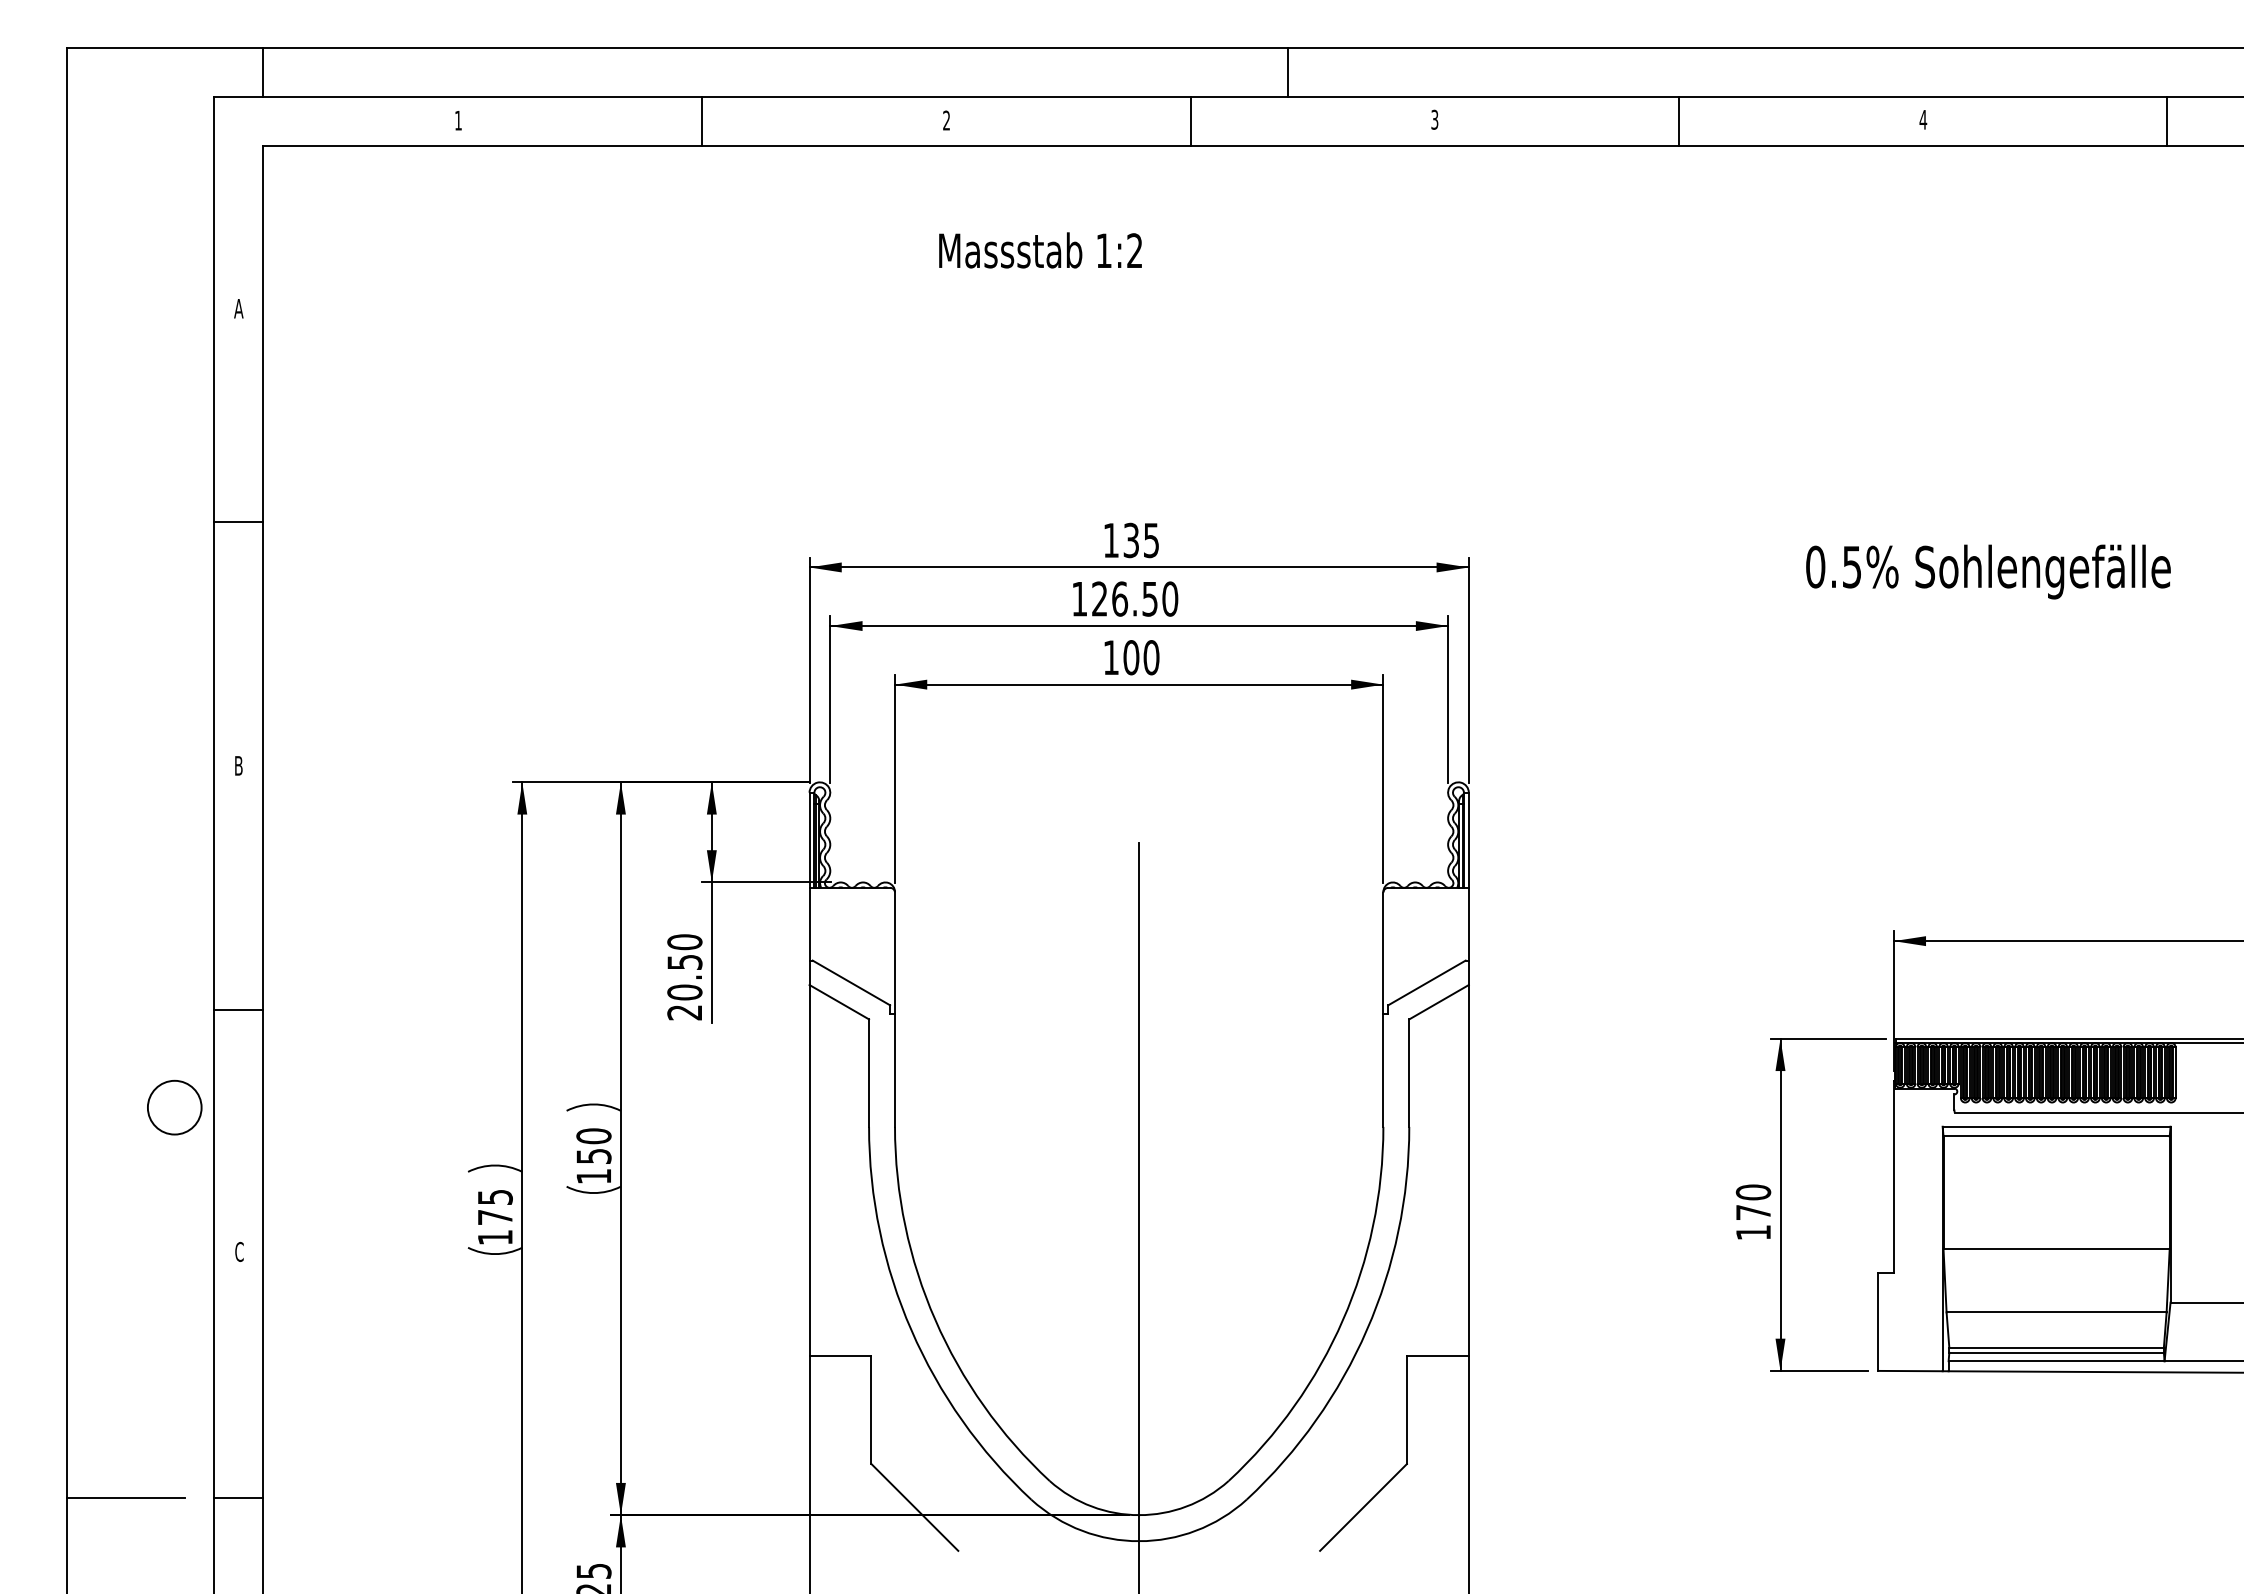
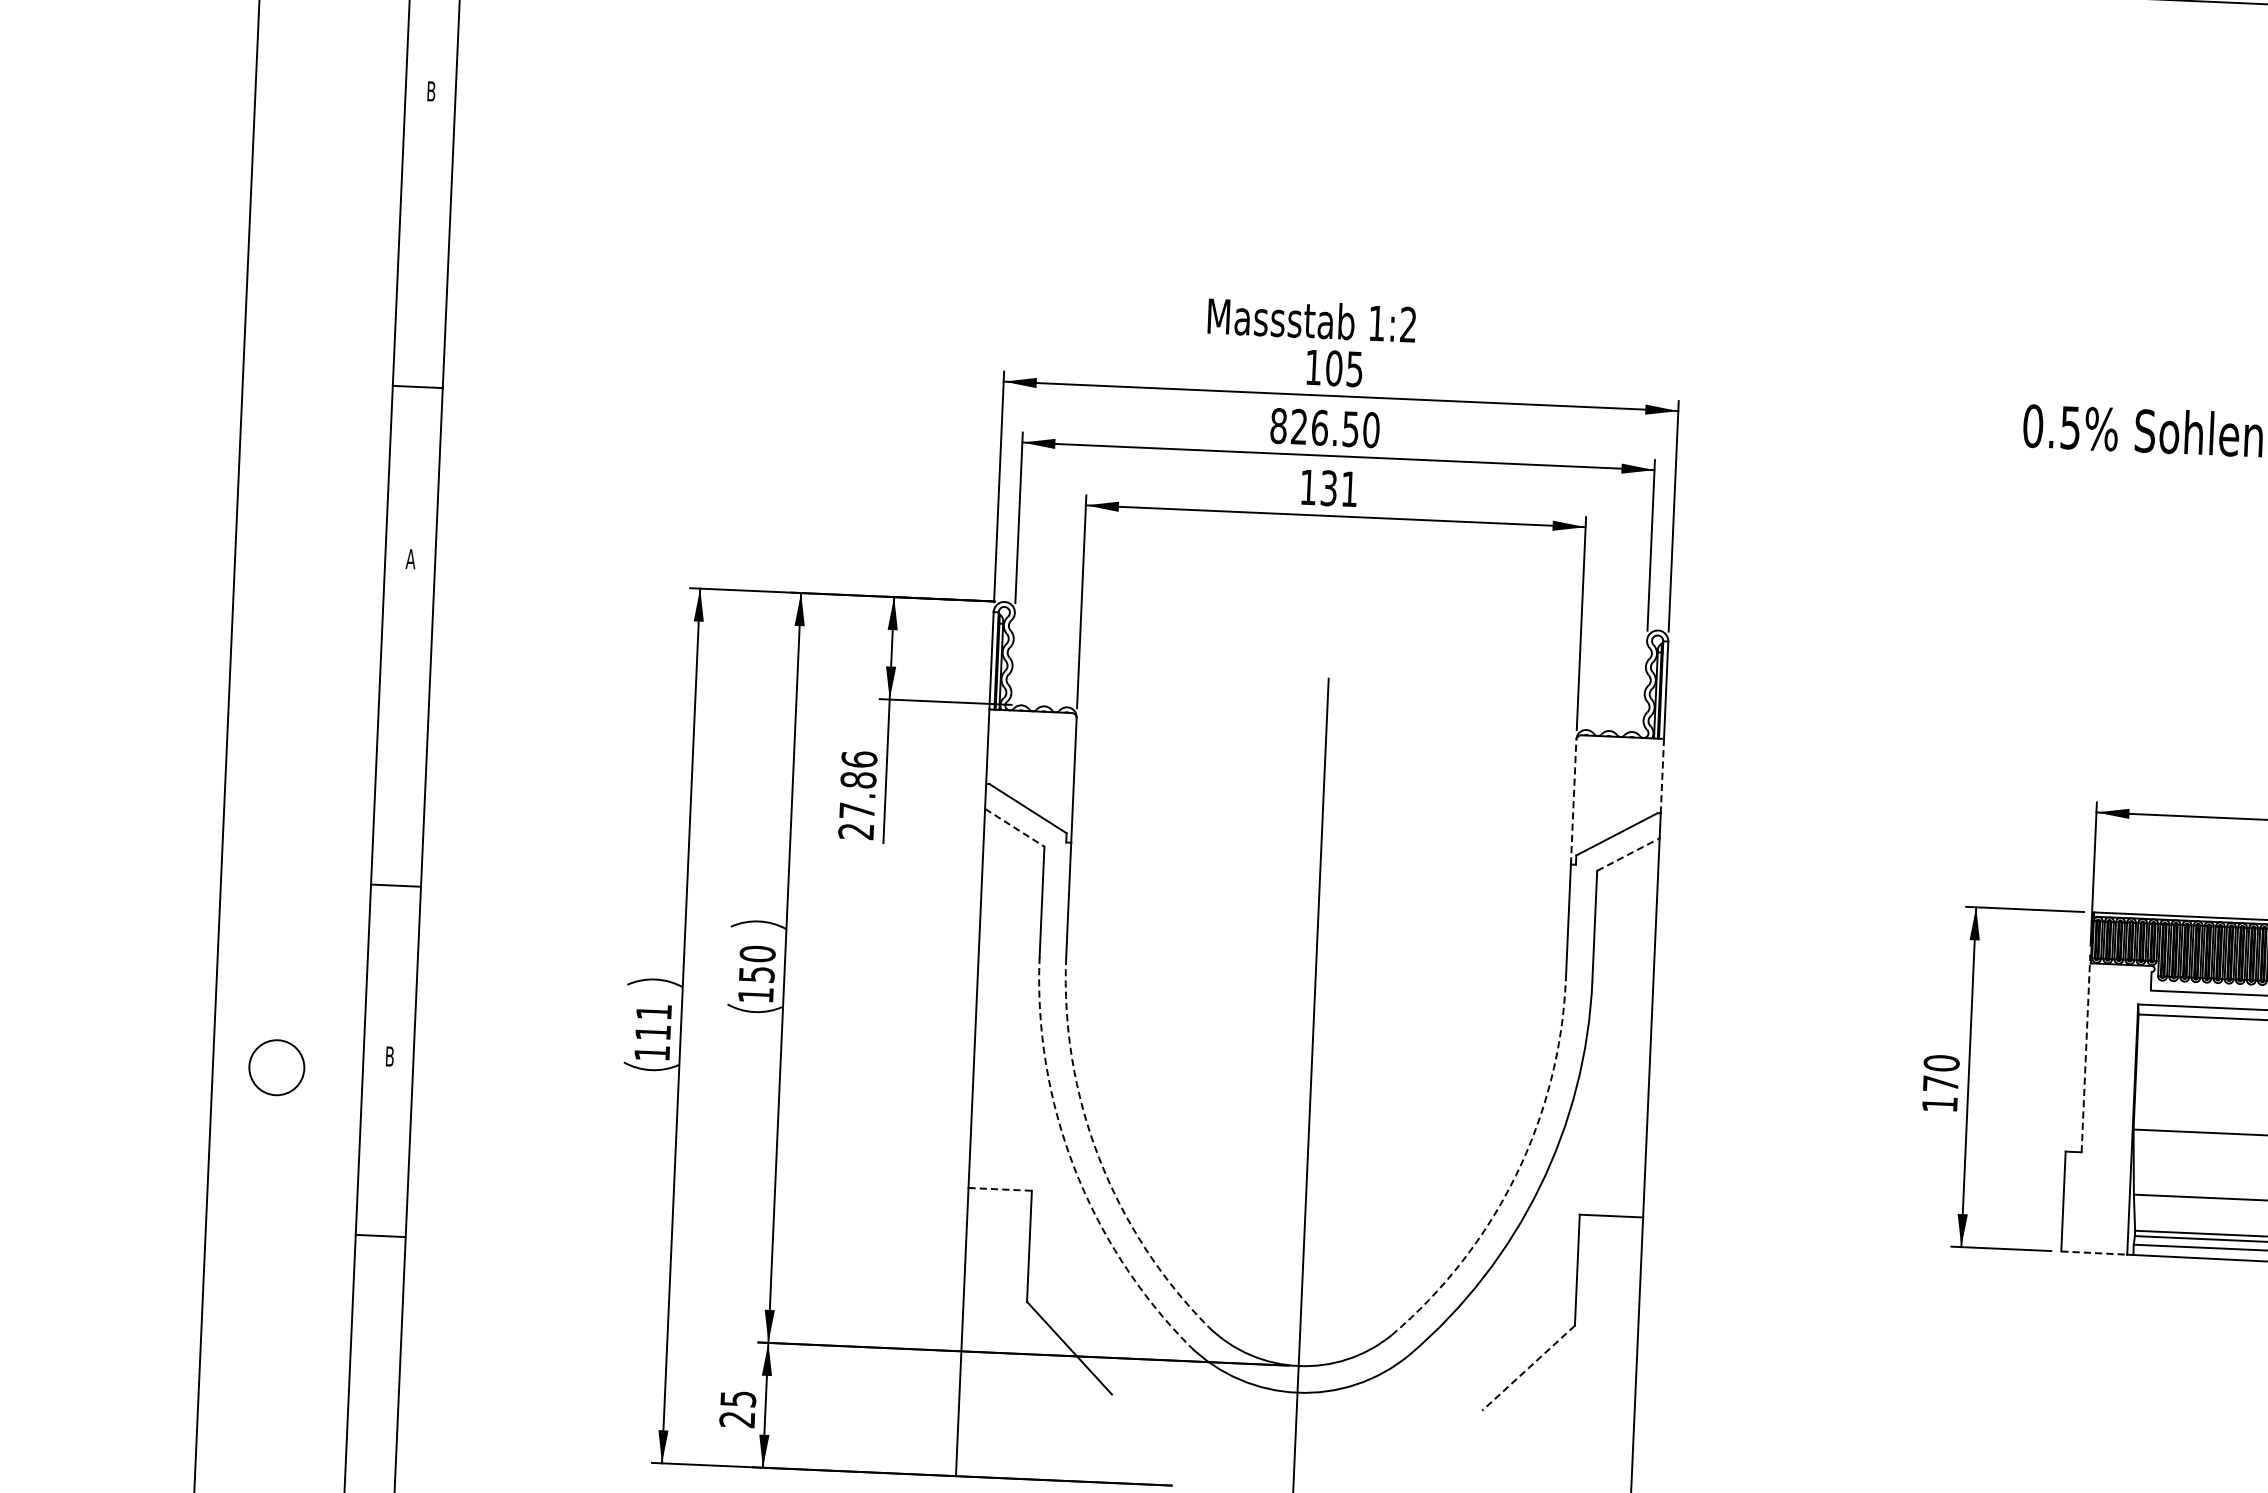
text: (1040, 250) -> (1311, 320), moved
text: (238, 308) -> (430, 91), A -> B
line: (237, 521) -> (417, 386), moved
text: (1131, 540) -> (1334, 368), 135 -> 105
text: (1079, 598) -> (1278, 425), 126.50 -> 826.50
text: (1141, 657) -> (1339, 488), 100 -> 131
text: (238, 765) -> (410, 558), B -> A
line: (1468, 924) -> (1662, 776), solid -> dashed
line: (1383, 953) -> (1573, 802), solid -> dashed
text: (684, 967) -> (857, 785), 20.50 -> 27.86
line: (1439, 1001) -> (1628, 853), solid -> dashed
line: (839, 1002) -> (1014, 828), solid -> dashed
line: (237, 1010) -> (395, 886), moved
circle: (174, 1107) -> (276, 1067), moved
line: (1893, 1176) -> (2085, 1053), solid -> dashed
text: (495, 1207) -> (653, 1022), 175 -> 111
text: (239, 1251) -> (389, 1056), C -> B
arc: (935, 1320) -> (1098, 1157), solid -> dashed
arc: (1343, 1320) -> (1516, 1176), solid -> dashed
arc: (911, 1330) -> (1073, 1166), solid -> dashed
line: (840, 1355) -> (1000, 1189), solid -> dashed
line: (1910, 1371) -> (2094, 1253), solid -> dashed
line: (125, 1498) -> (262, 1303), removed
line: (237, 1498) -> (379, 1236), moved
line: (1363, 1507) -> (1528, 1368), solid -> dashed

